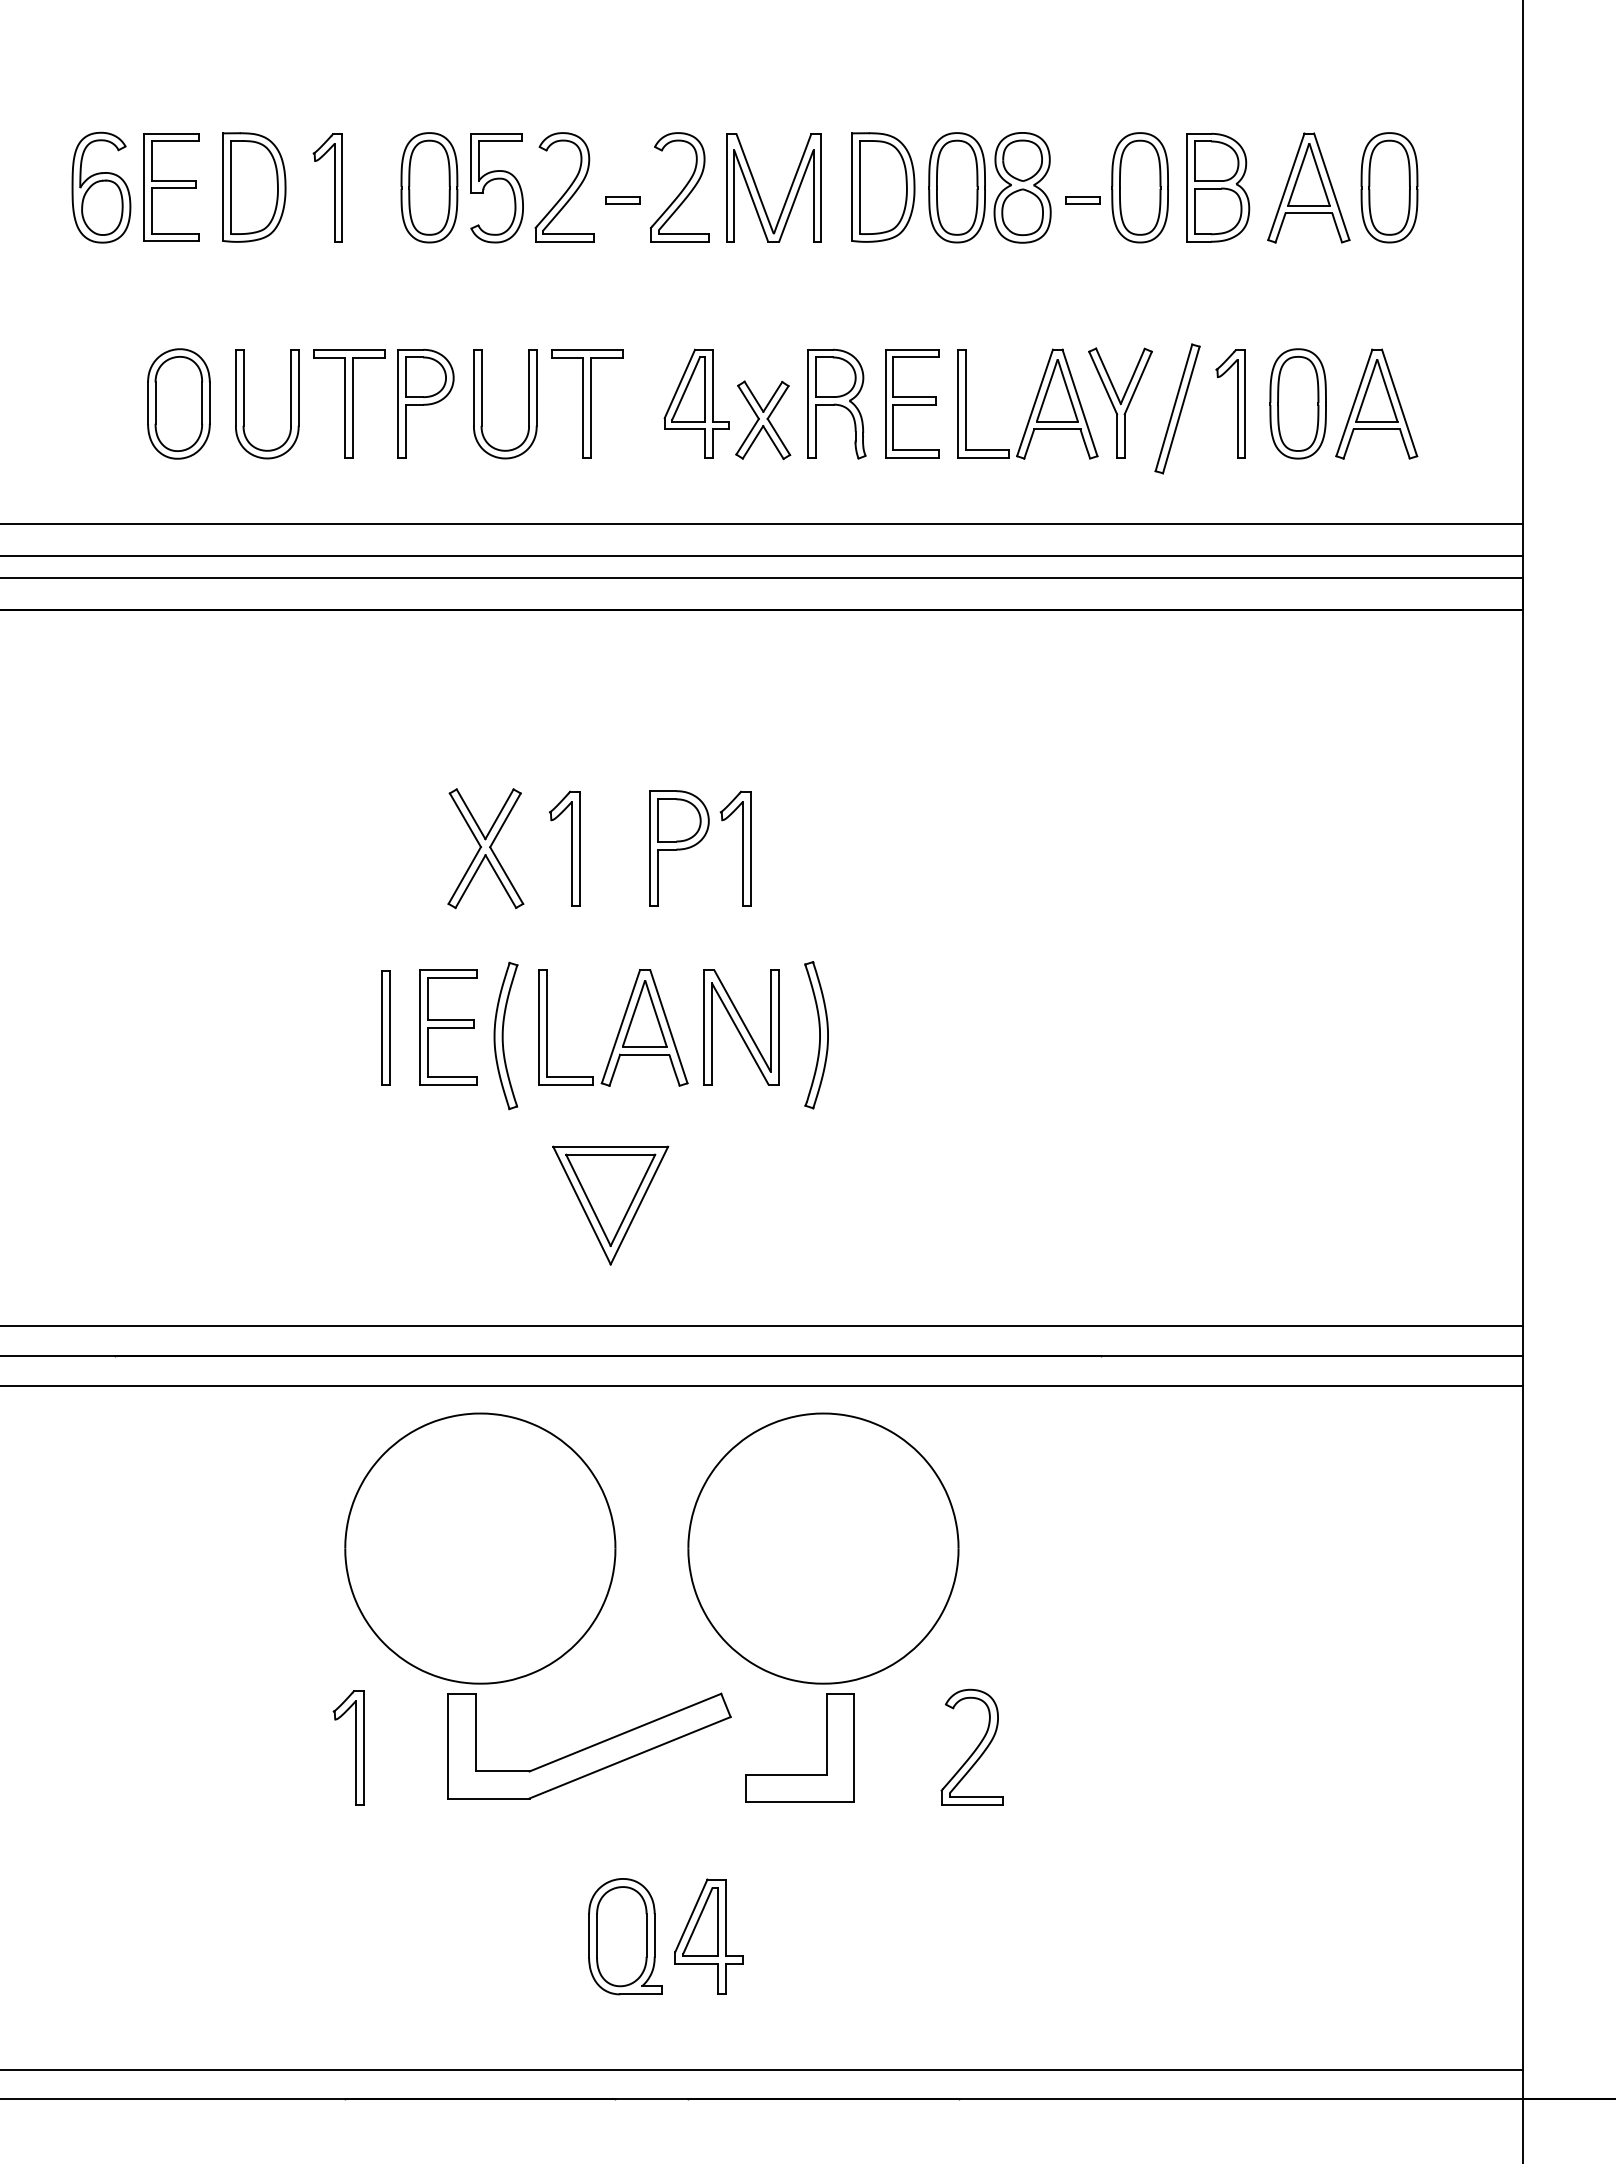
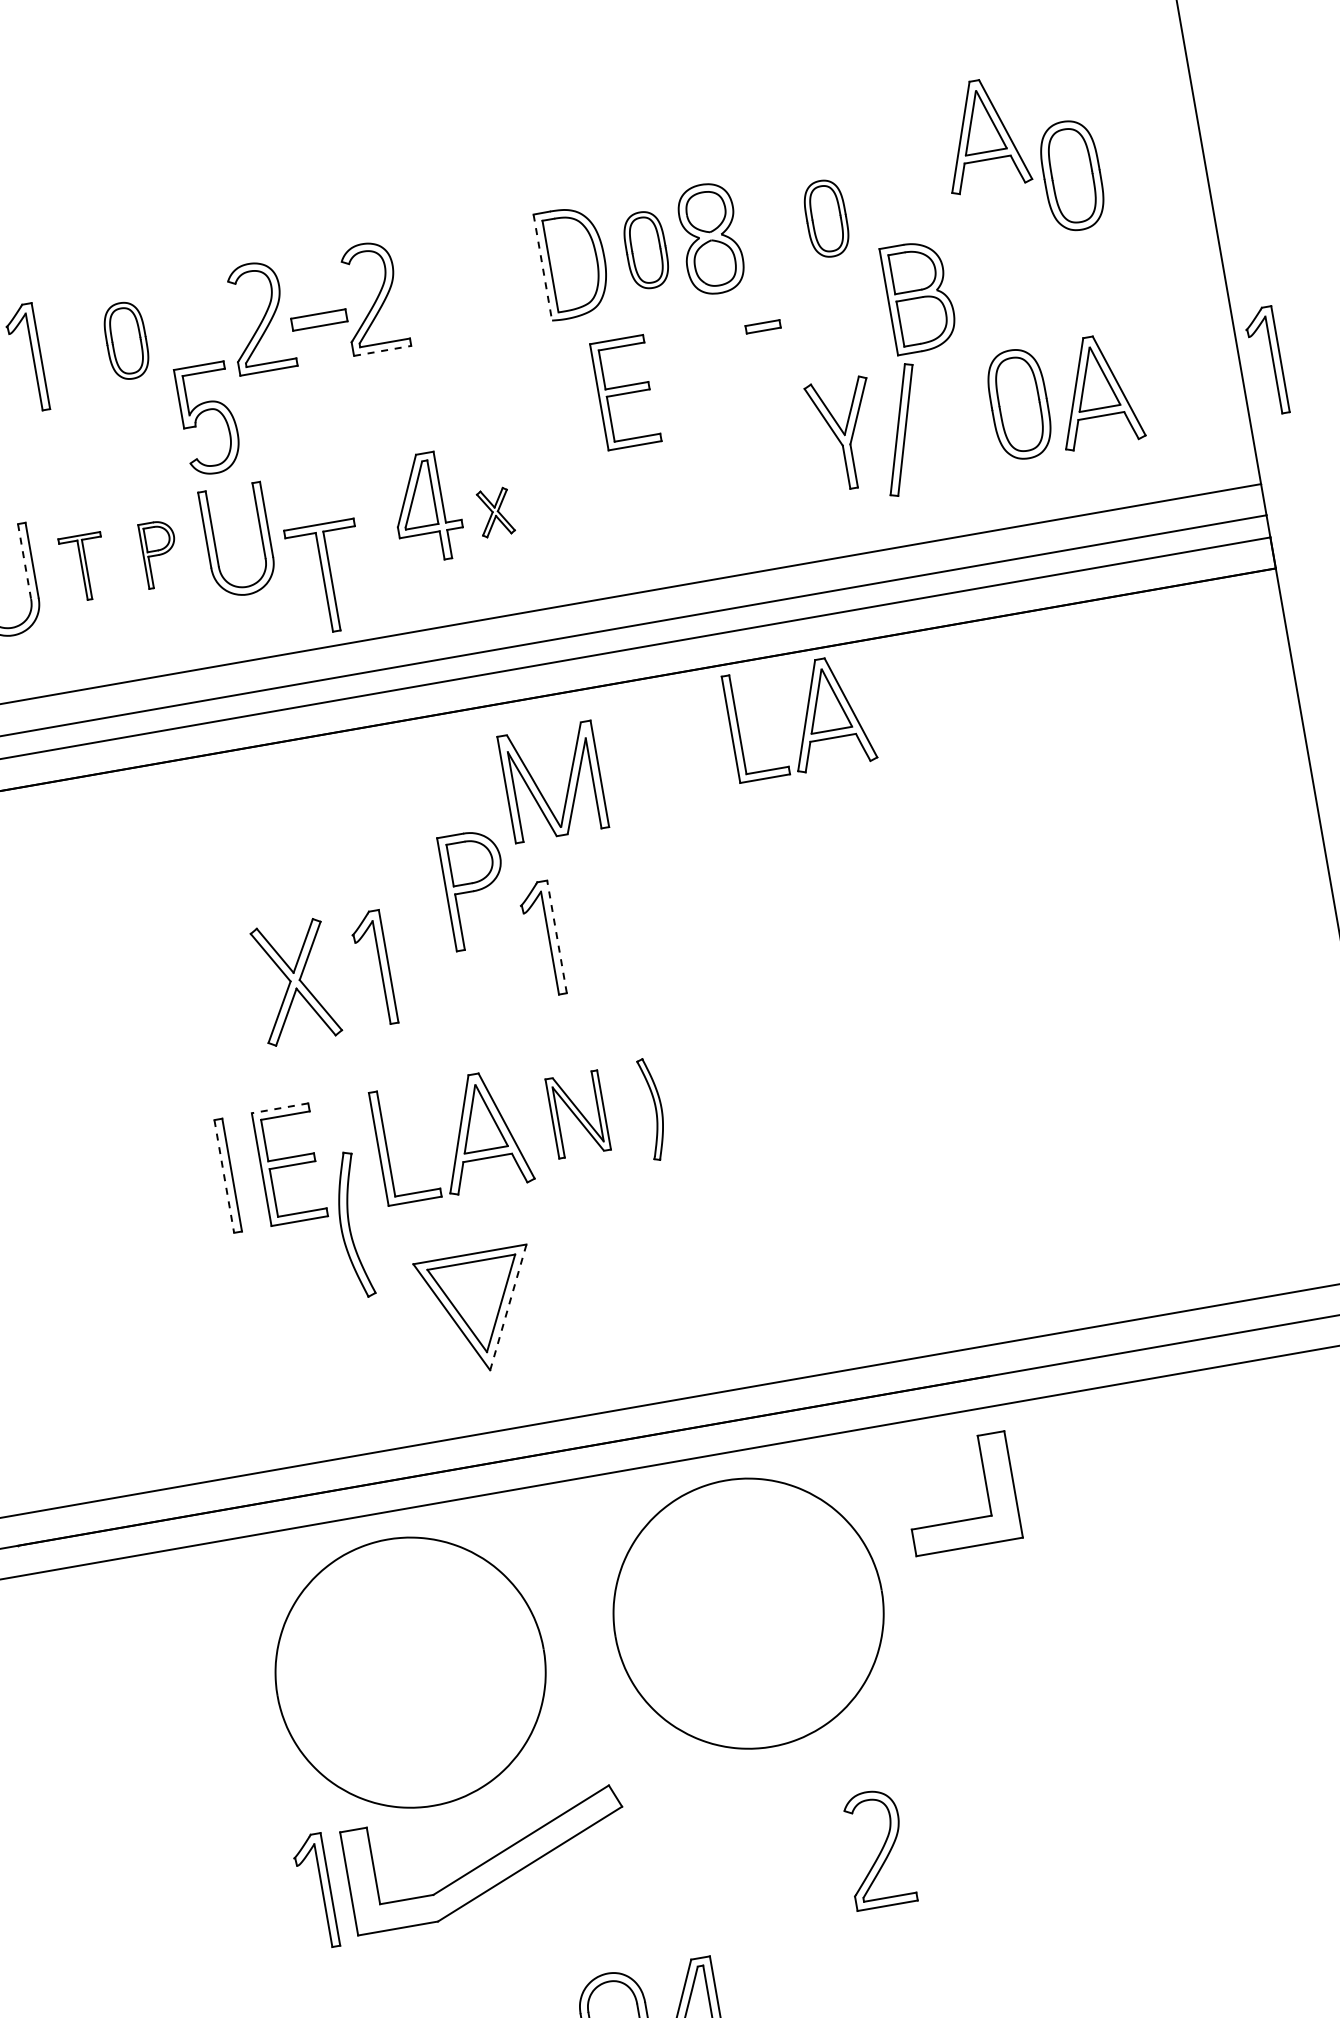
part: (494, 180) -> (204, 412), moved
part: (429, 187) -> (126, 340), size x0.7
line: (852, 187) -> (543, 267), solid -> dashed
part: (956, 187) -> (645, 249), size x0.7
part: (1139, 187) -> (825, 218), size x0.7
part: (1218, 187) -> (919, 296), moved
part: (1308, 187) -> (982, 134), moved
part: (759, 192) -> (539, 789), moved
part: (622, 200) -> (318, 320), size x1.6
part: (1082, 200) -> (762, 326), moved
line: (680, 241) -> (383, 350), solid -> dashed
line: (291, 388) -> (25, 562), solid -> dashed
part: (349, 403) -> (84, 567), size x0.6
part: (425, 403) -> (159, 554), size x0.6
part: (587, 403) -> (328, 577), moved
part: (836, 403) -> (564, 483), removed
part: (912, 403) -> (625, 392), moved
part: (1027, 403) -> (799, 717), moved
part: (1237, 403) -> (1272, 359), moved
part: (763, 420) -> (495, 512), size x0.6
part: (679, 848) -> (476, 889), moved
line: (751, 848) -> (557, 936), solid -> dashed
line: (448, 970) -> (279, 1108), solid -> dashed
part: (741, 1027) -> (578, 1114), size x0.7
line: (382, 1028) -> (224, 1177), solid -> dashed
part: (505, 1035) -> (351, 1224), moved
part: (816, 1035) -> (653, 1109), size x0.7
line: (639, 1205) -> (508, 1307), solid -> dashed
part: (589, 1745) -> (487, 1859), moved
part: (971, 1746) -> (876, 1847), moved
part: (826, 1747) -> (986, 1488), moved

